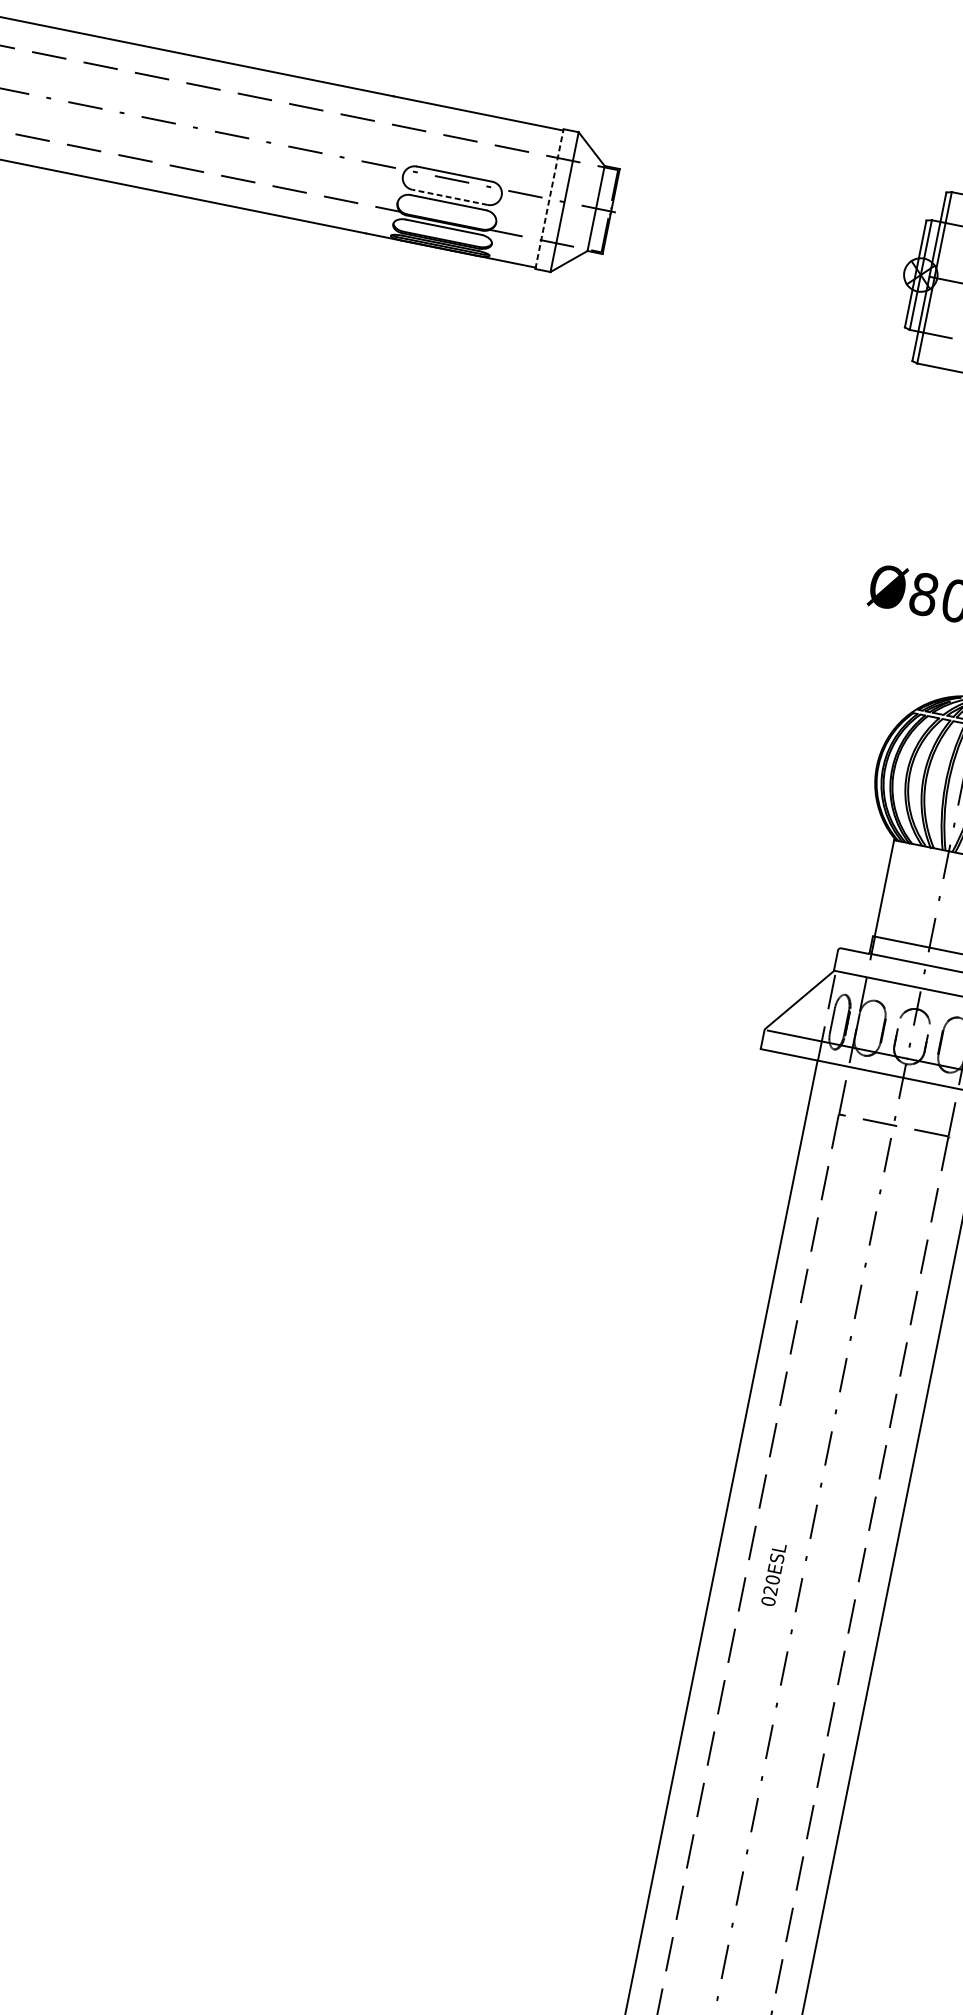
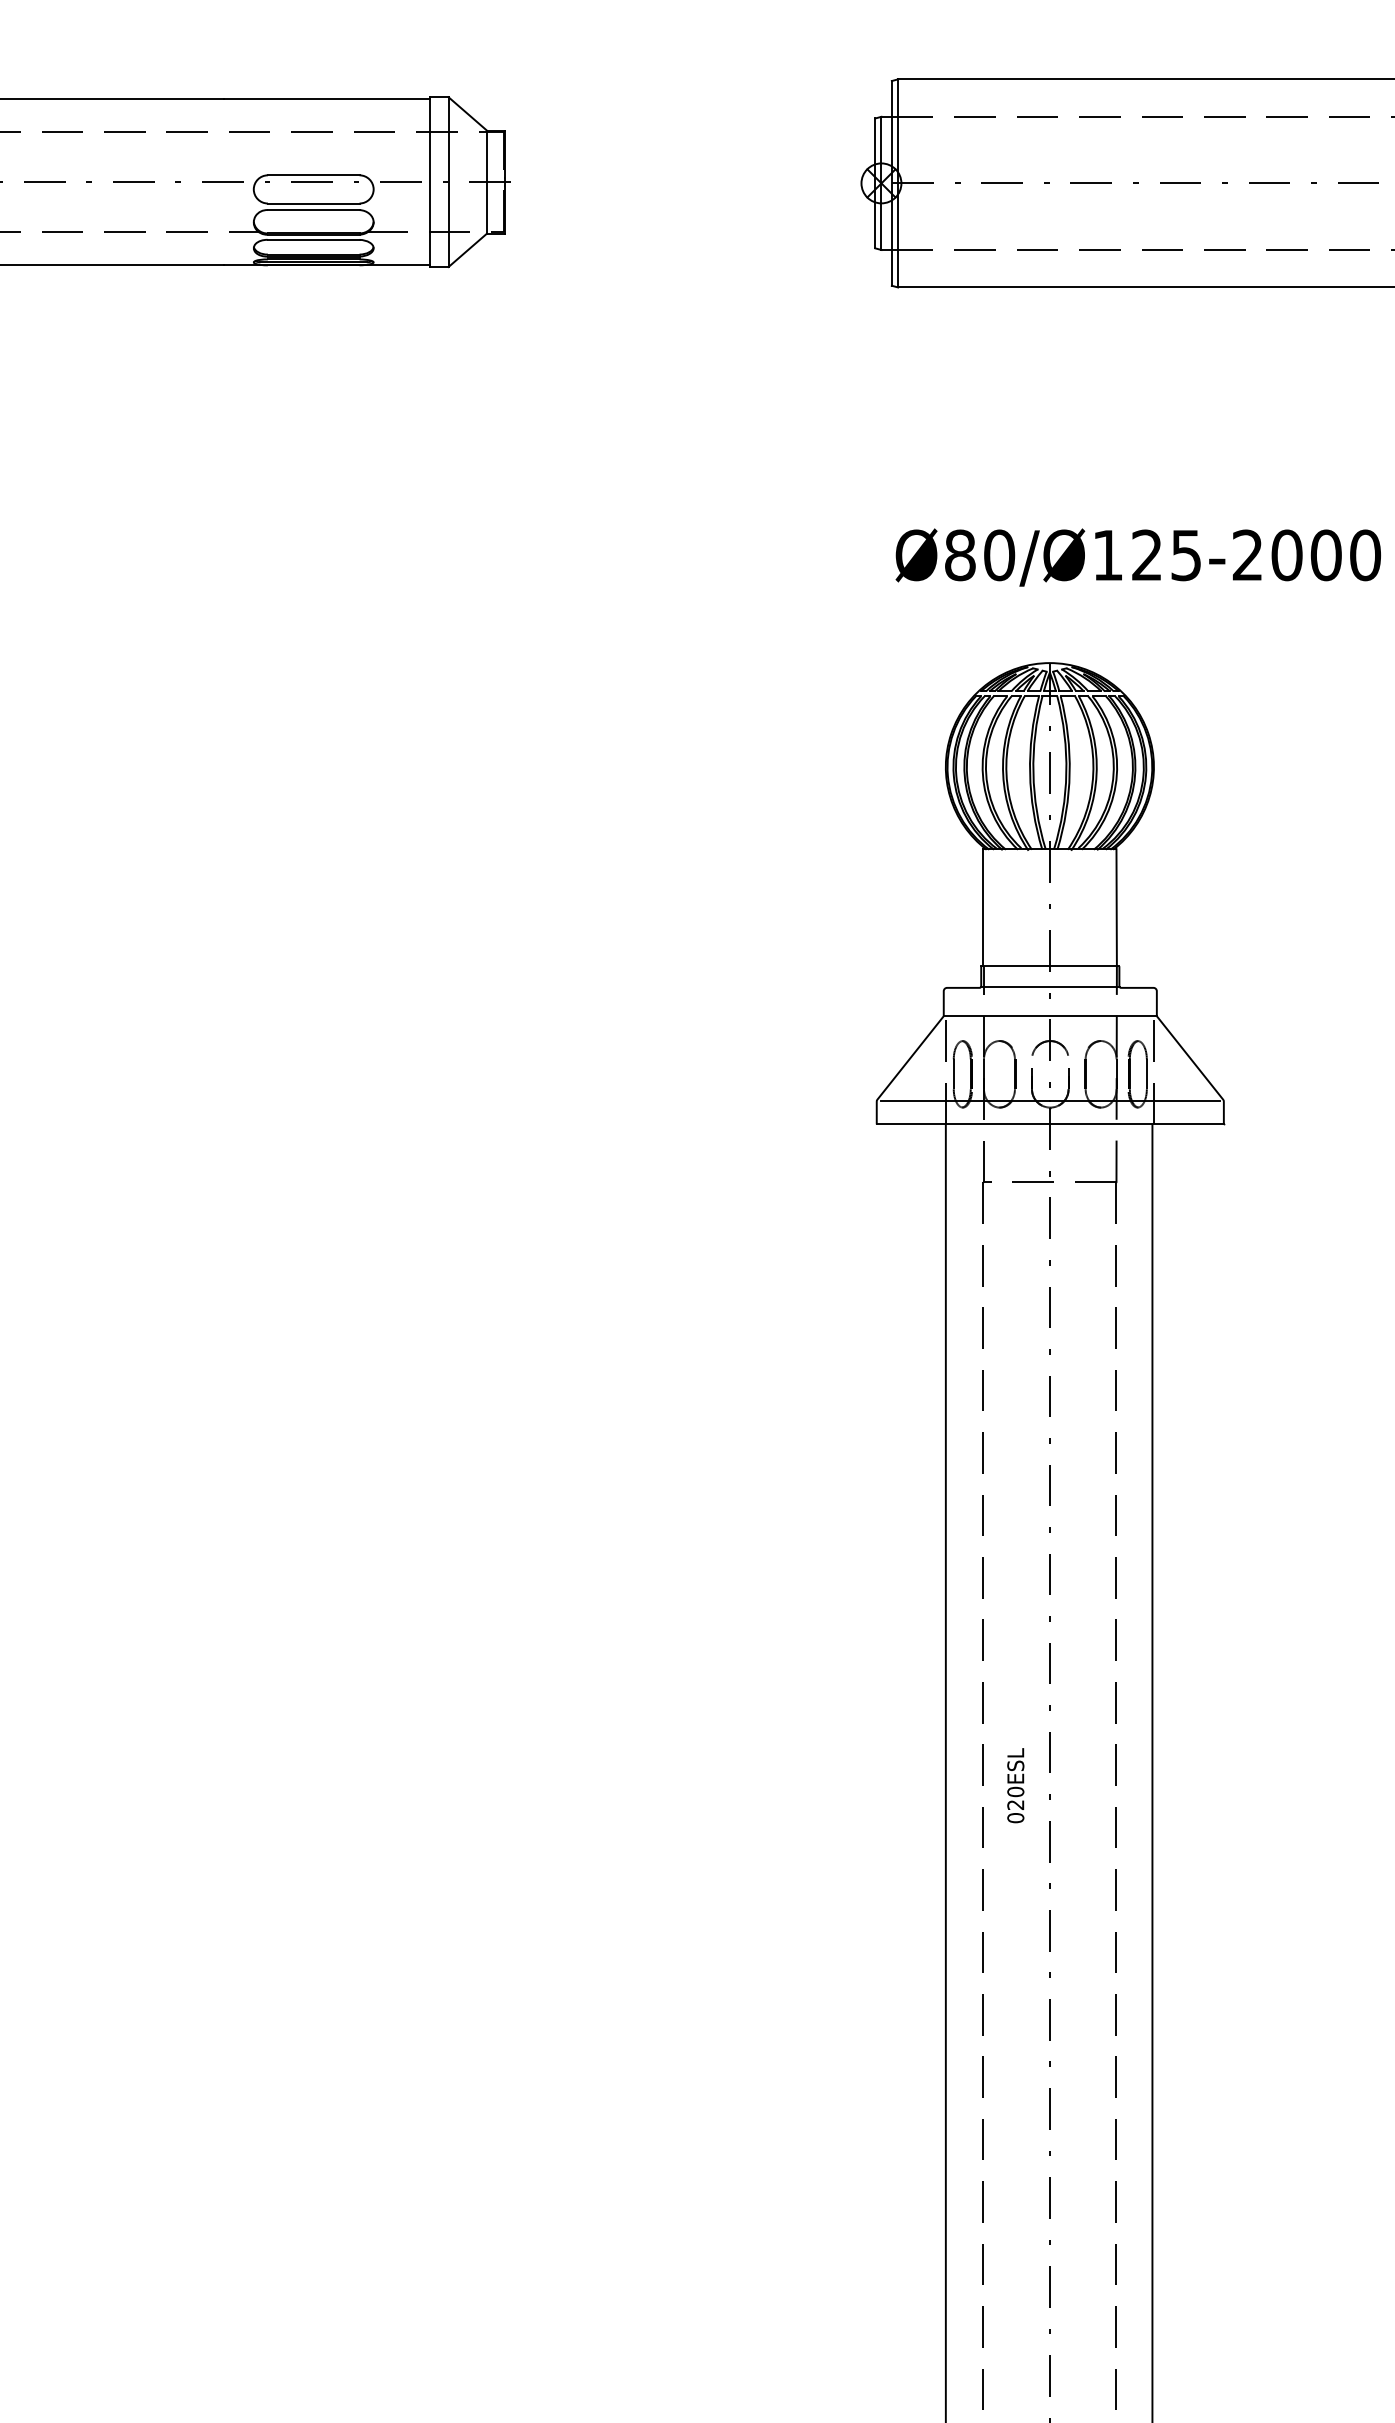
line: (449, 197) -> (313, 203), dashed -> solid
line: (549, 199) -> (430, 182), dashed -> solid
text: (773, 1574) -> (1015, 1785), moved

